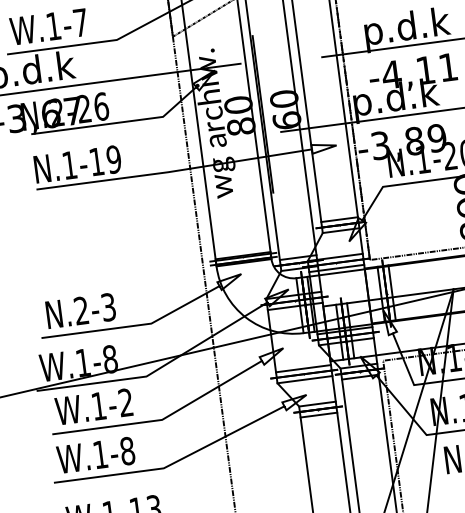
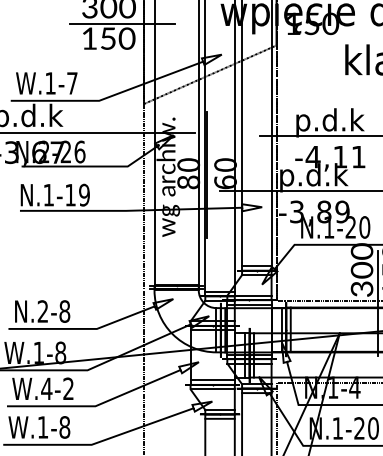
text: (108, 307) -> (64, 311), N.2-3 -> N.2-8
text: (98, 405) -> (46, 388), W.1-2 -> W.4-2

